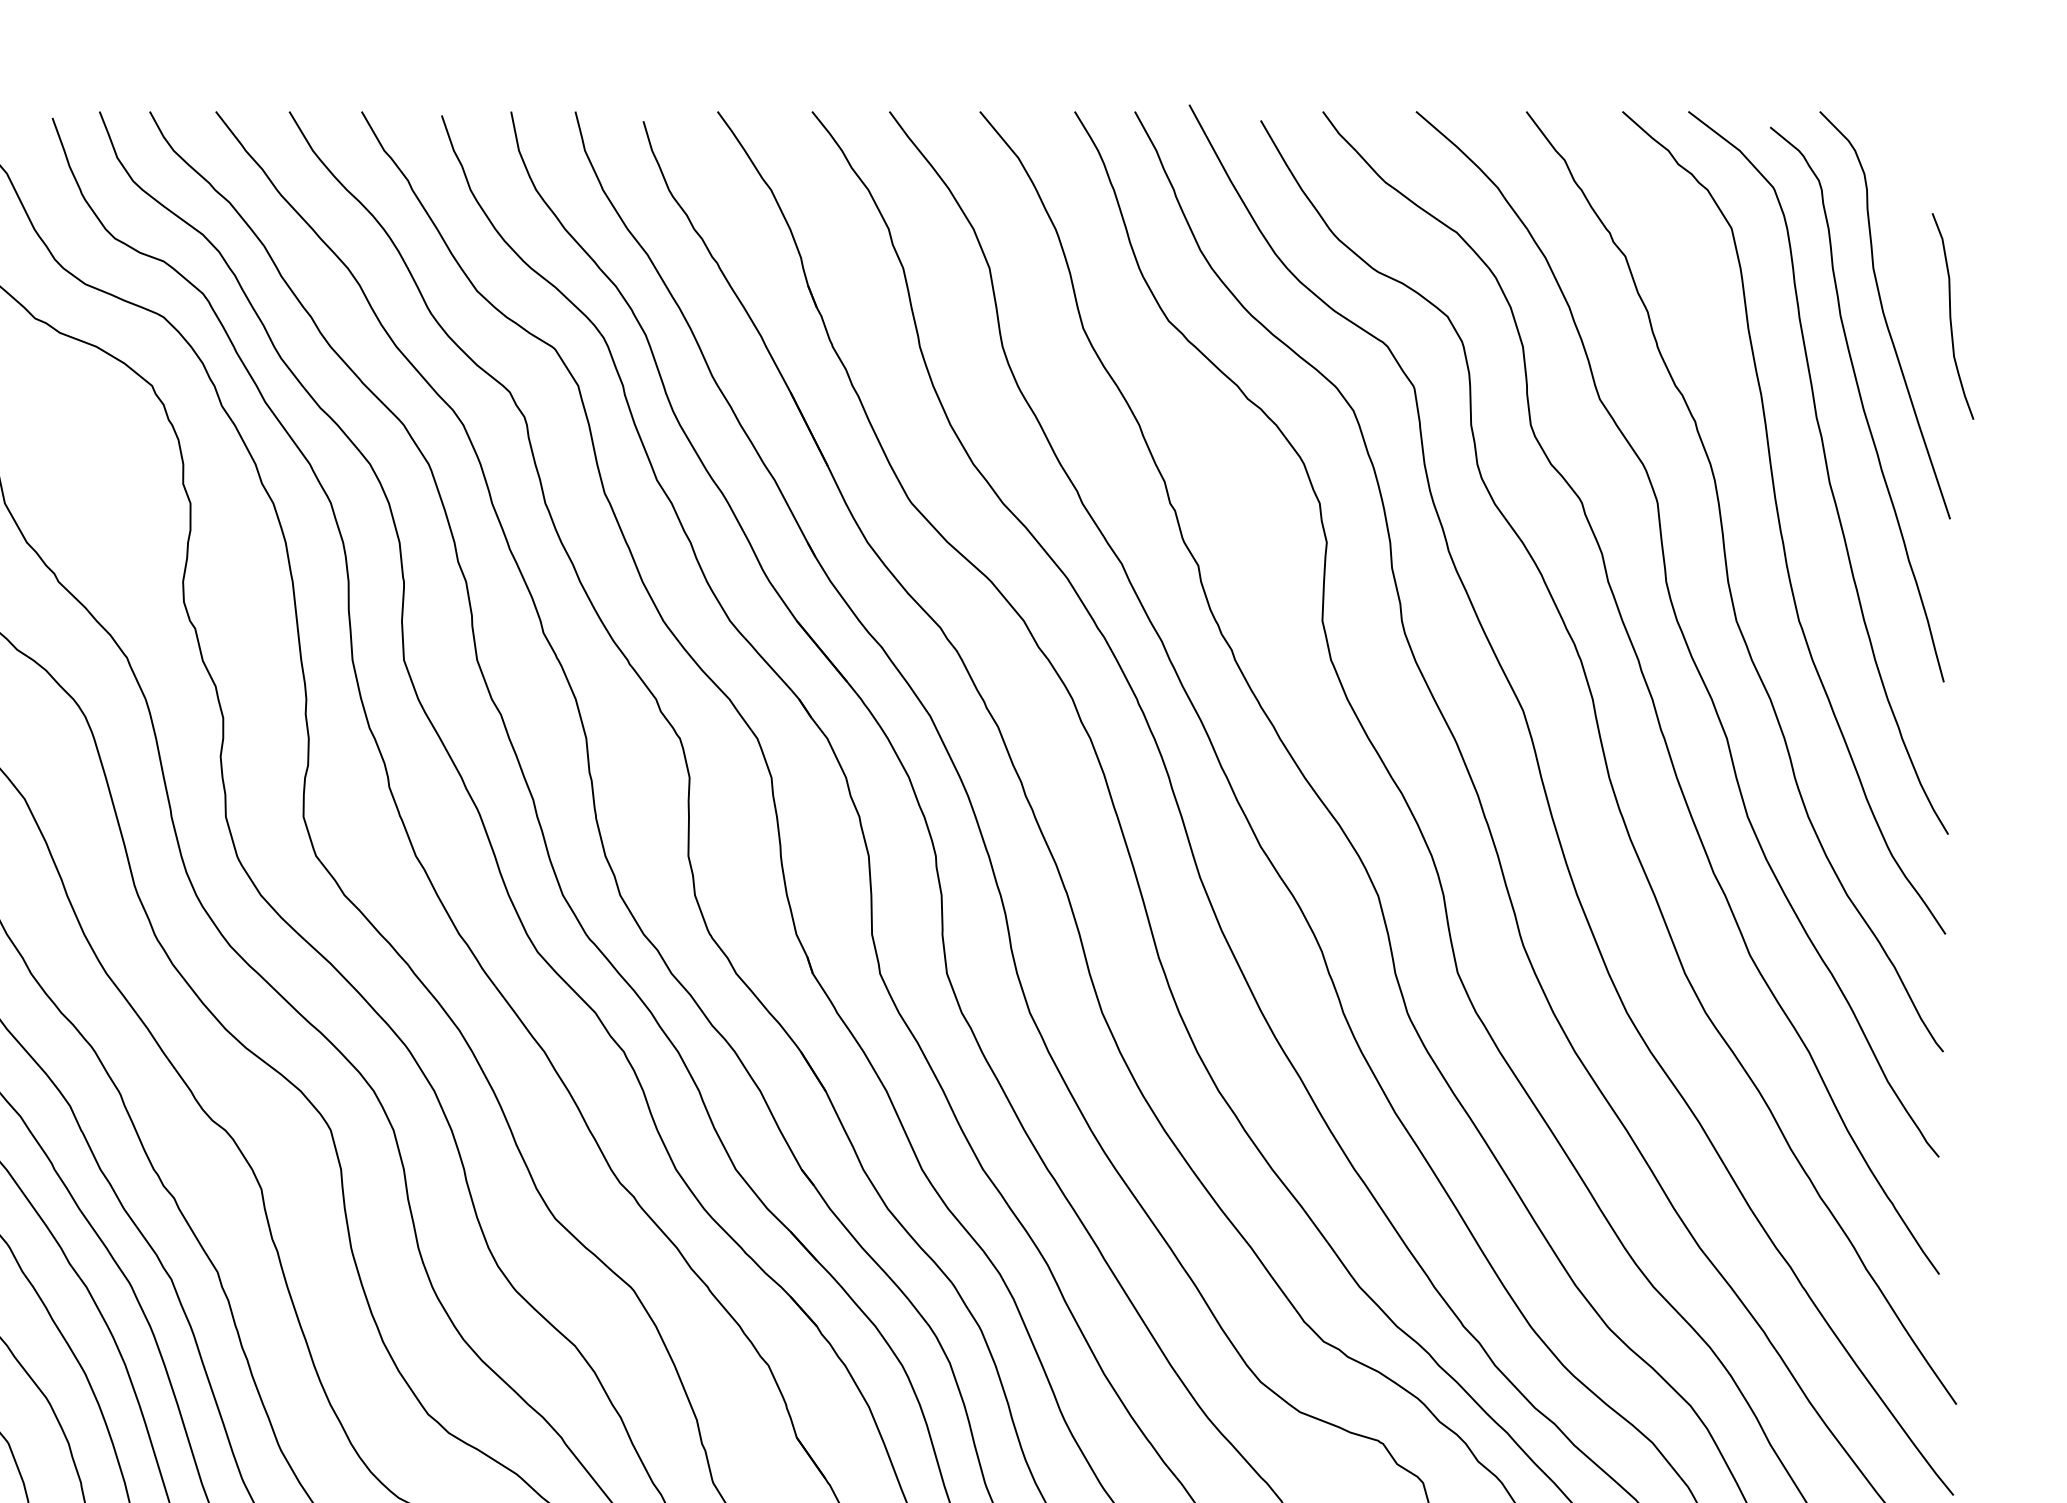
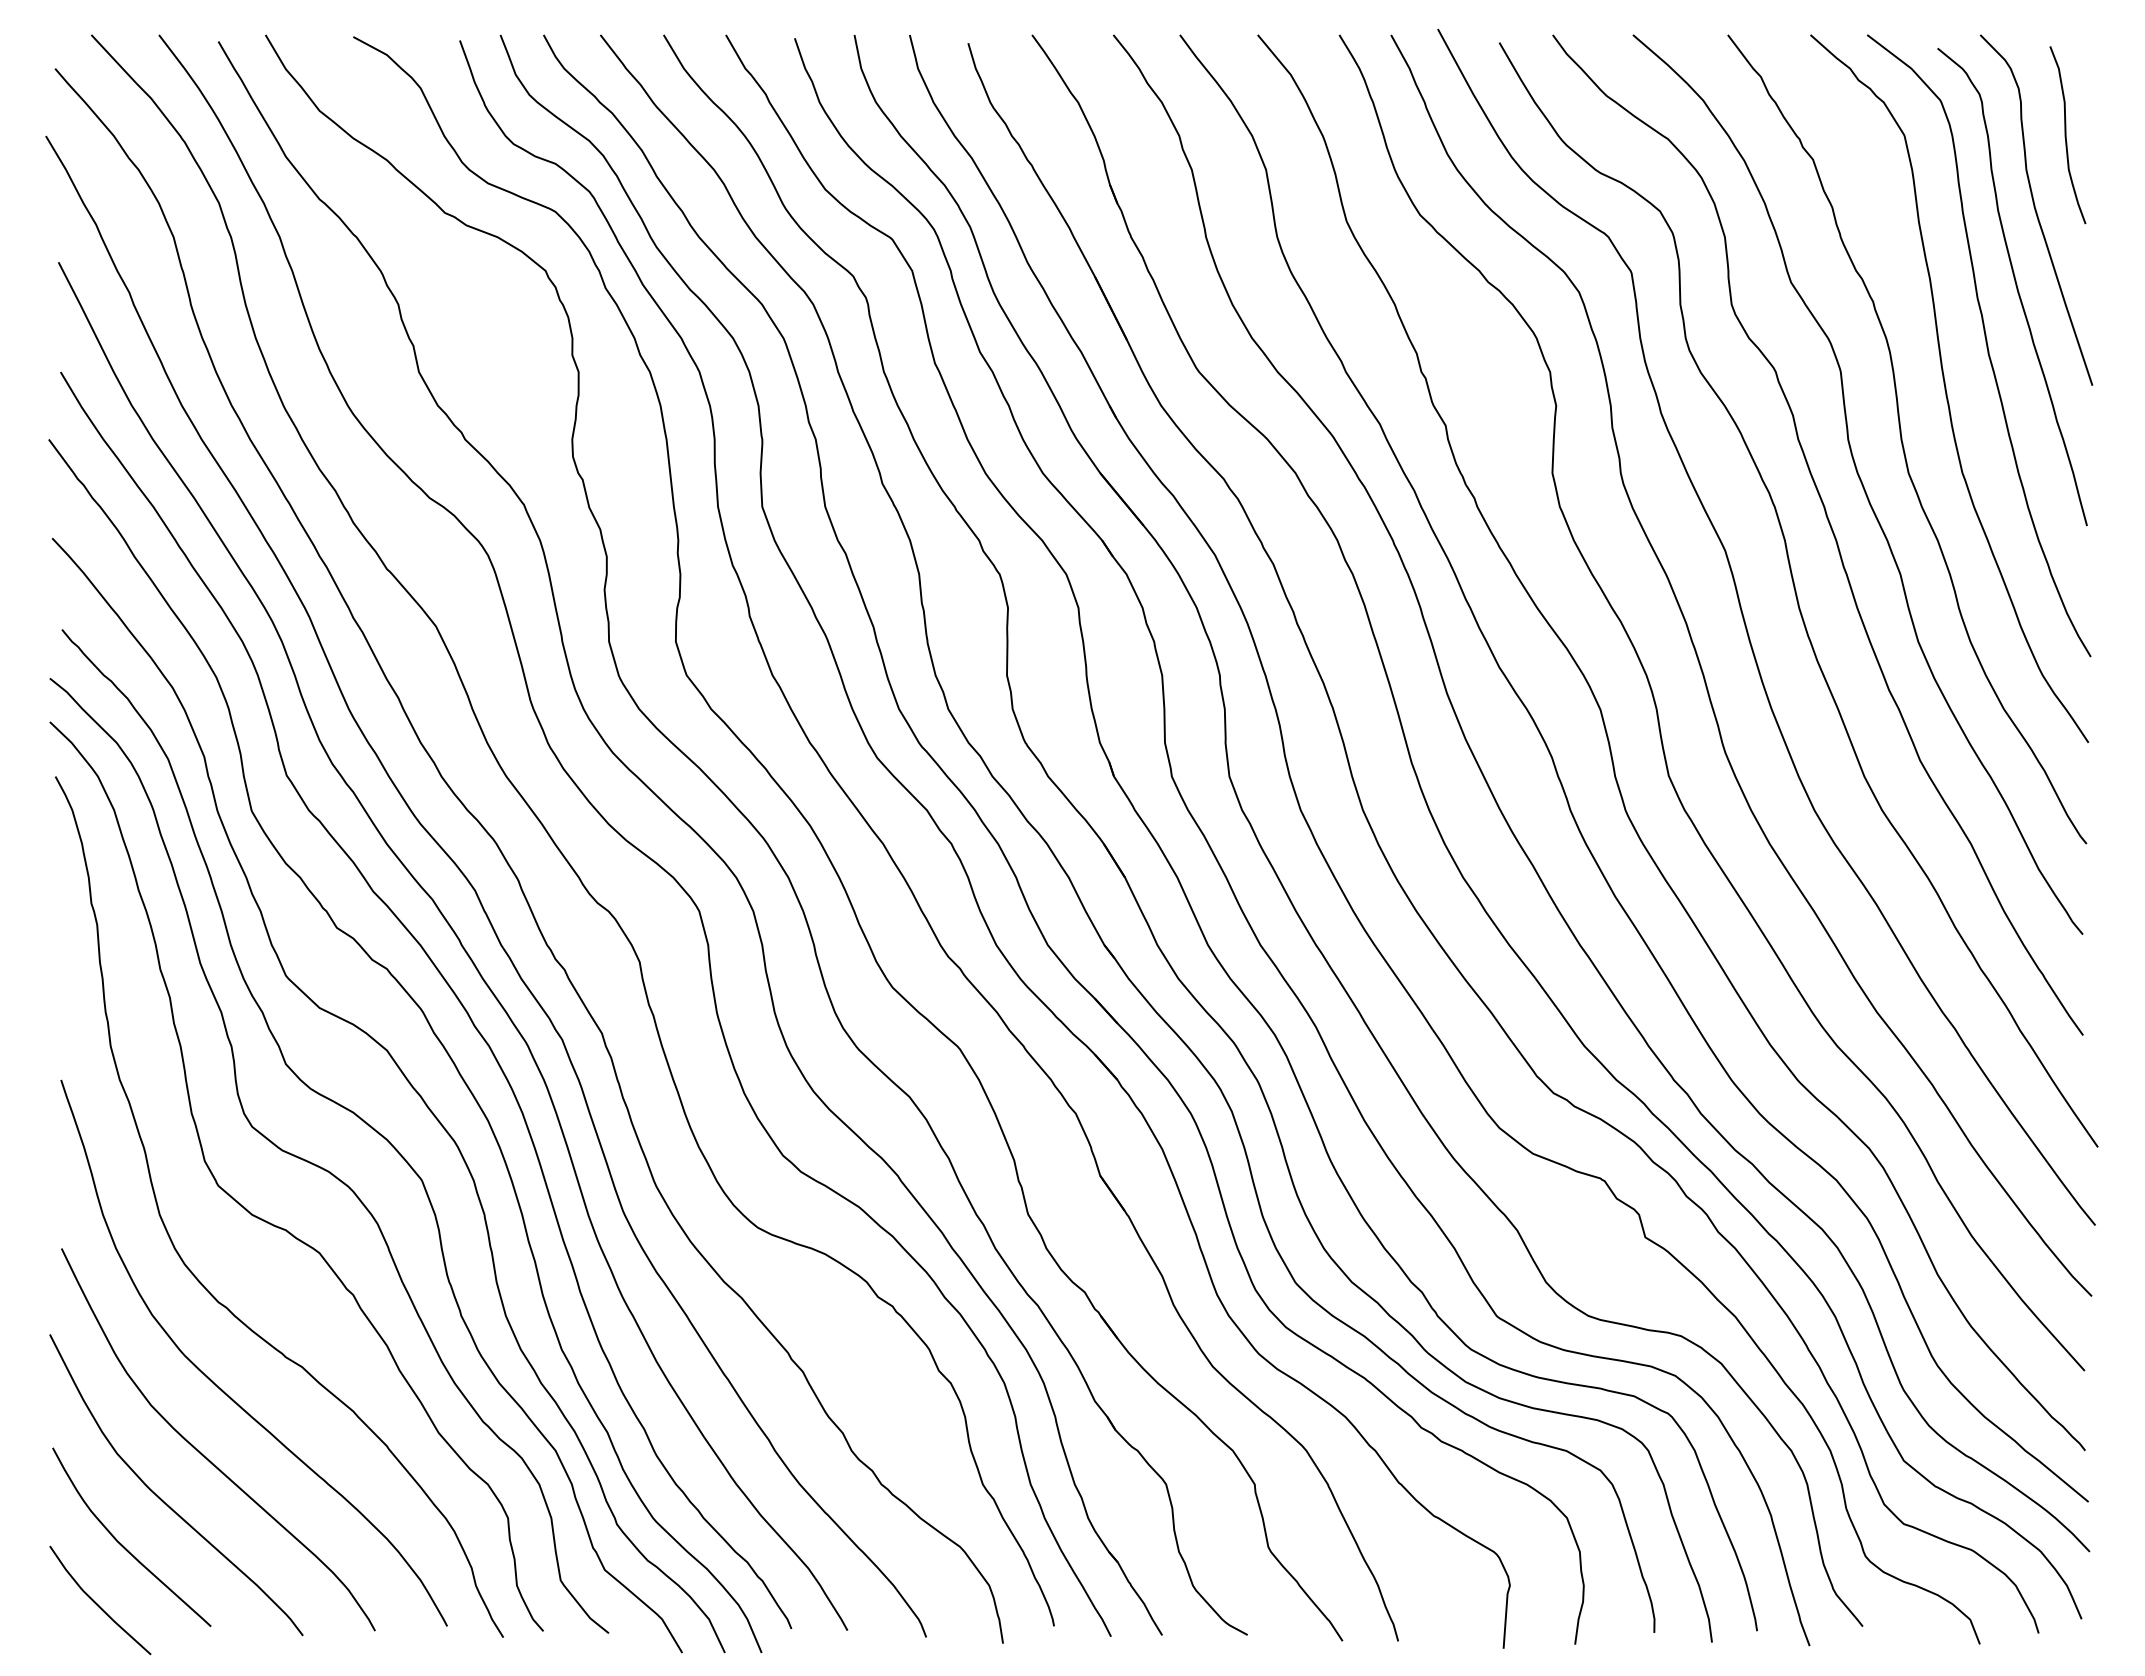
curve: (1951, 315) -> (2066, 134), moved

